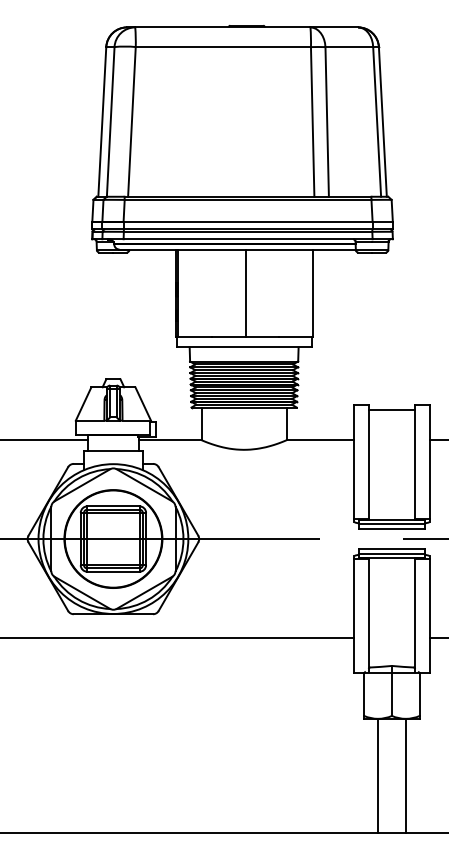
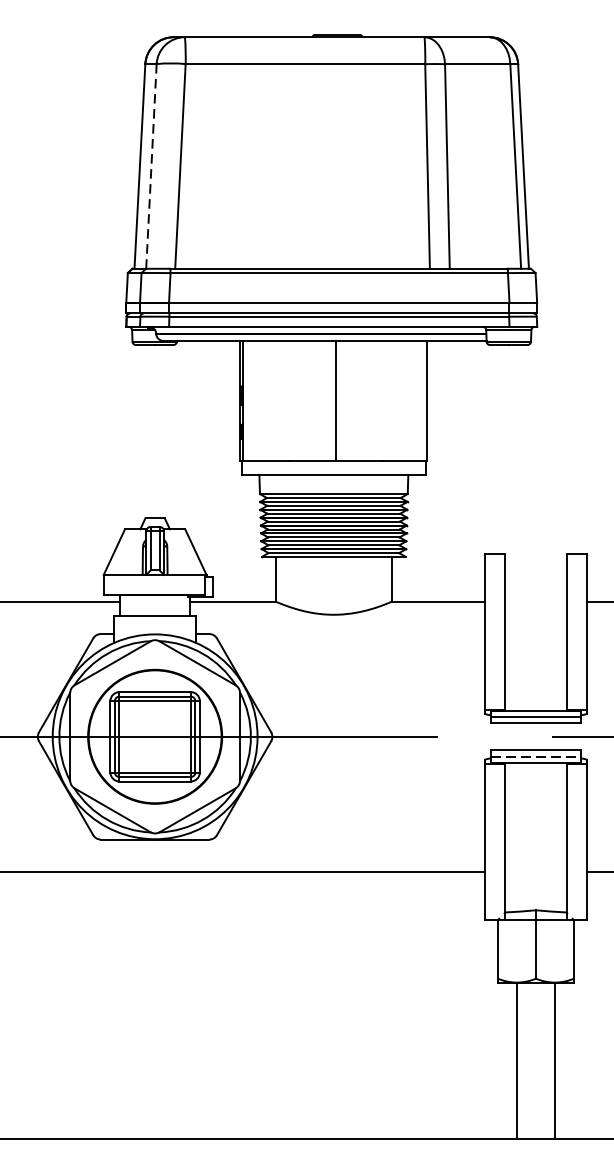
line: (110, 121) -> (151, 165), solid -> dashed
line: (391, 409) -> (535, 559), removed
line: (391, 553) -> (535, 756), solid -> dashed

